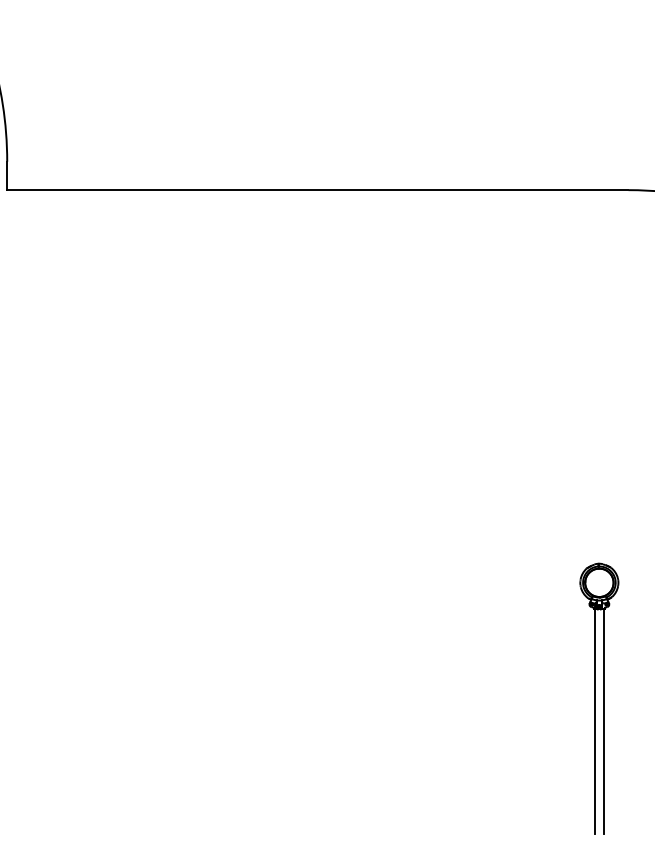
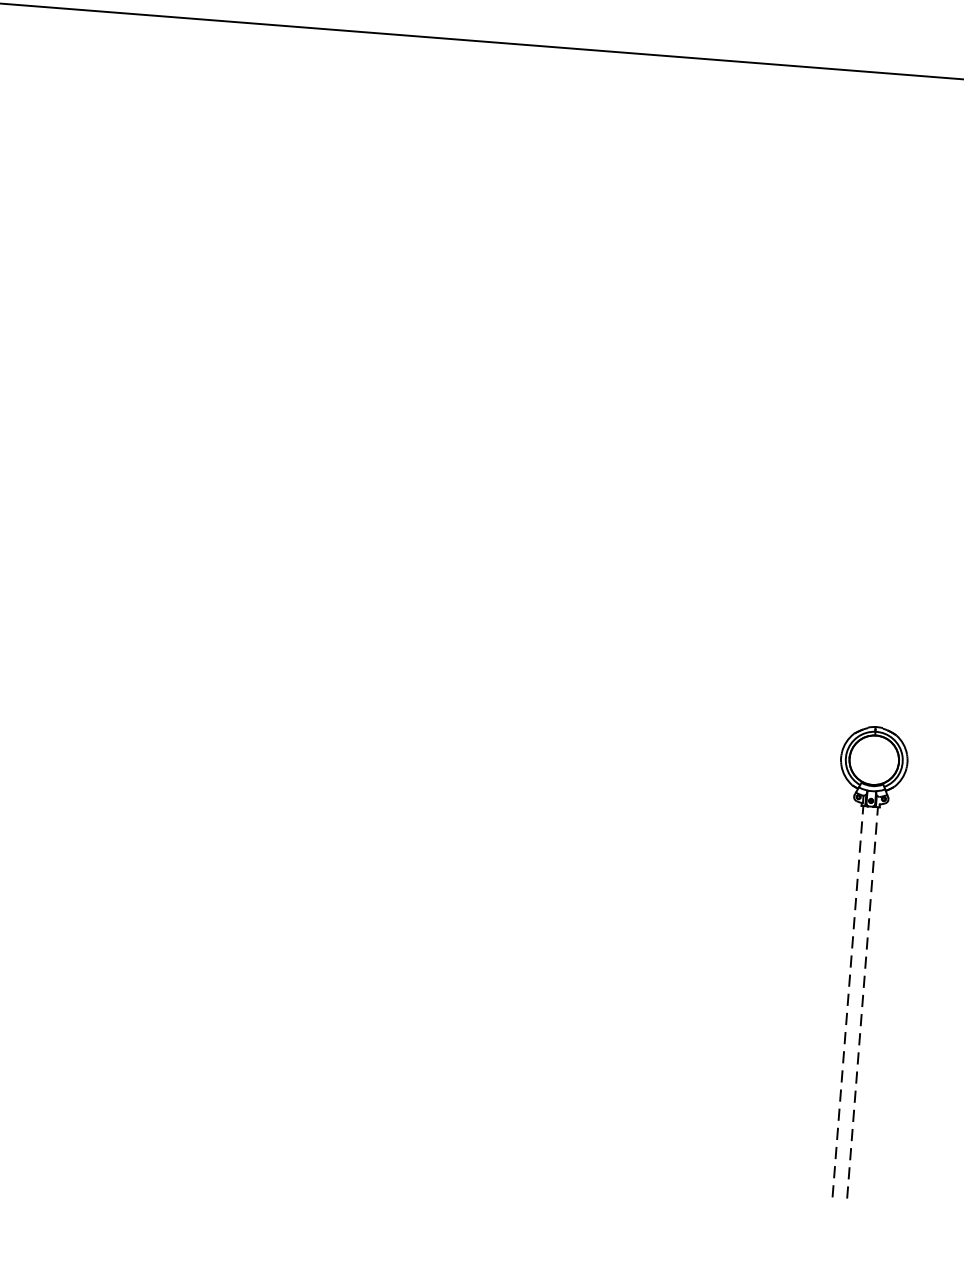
line: (595, 721) -> (848, 1001), solid -> dashed
line: (603, 721) -> (862, 1002), solid -> dashed

